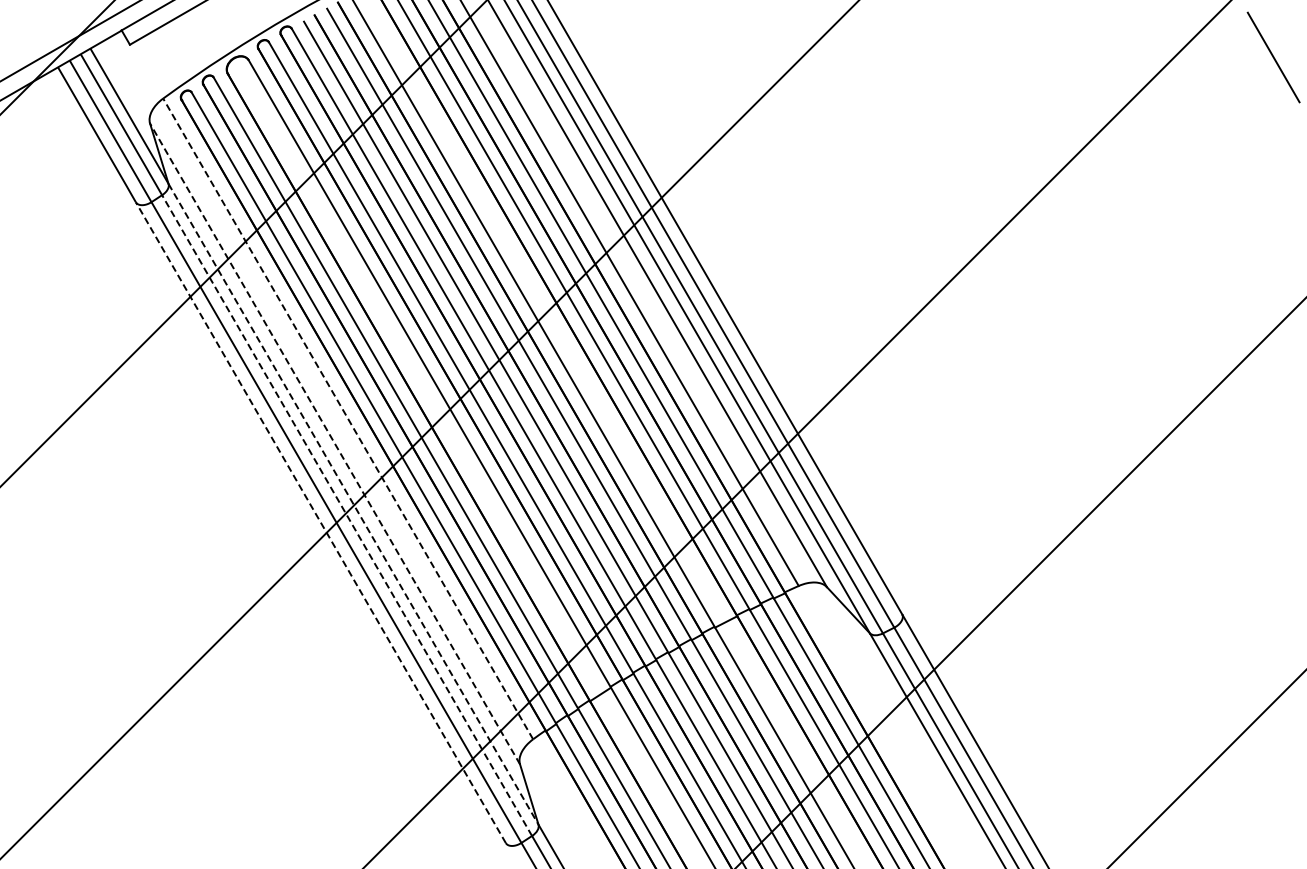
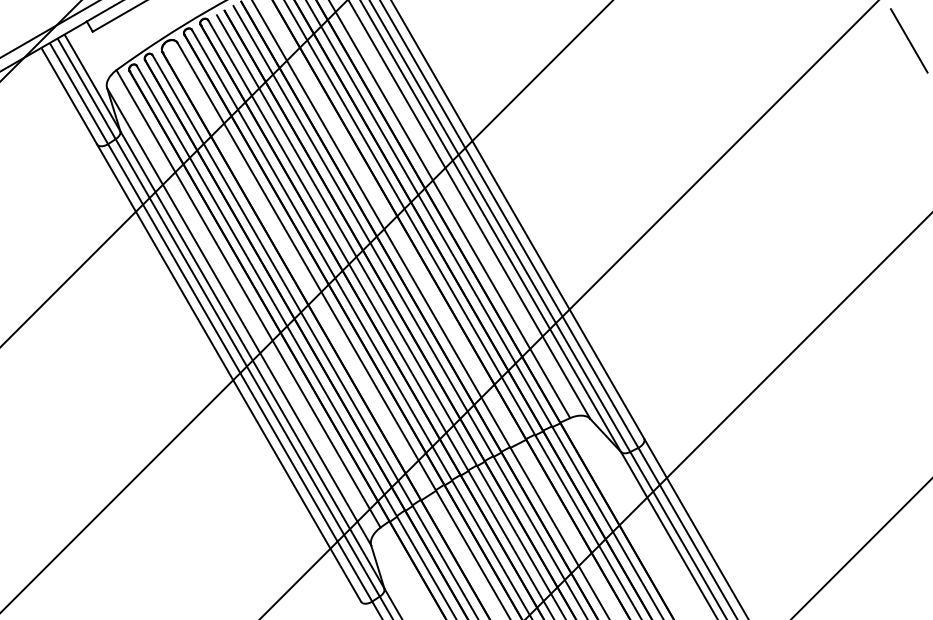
line: (348, 418) -> (248, 298), dashed -> solid
line: (335, 443) -> (239, 316), dashed -> solid
line: (353, 504) -> (252, 359), dashed -> solid
line: (347, 515) -> (248, 367), dashed -> solid
line: (320, 522) -> (228, 372), dashed -> solid

